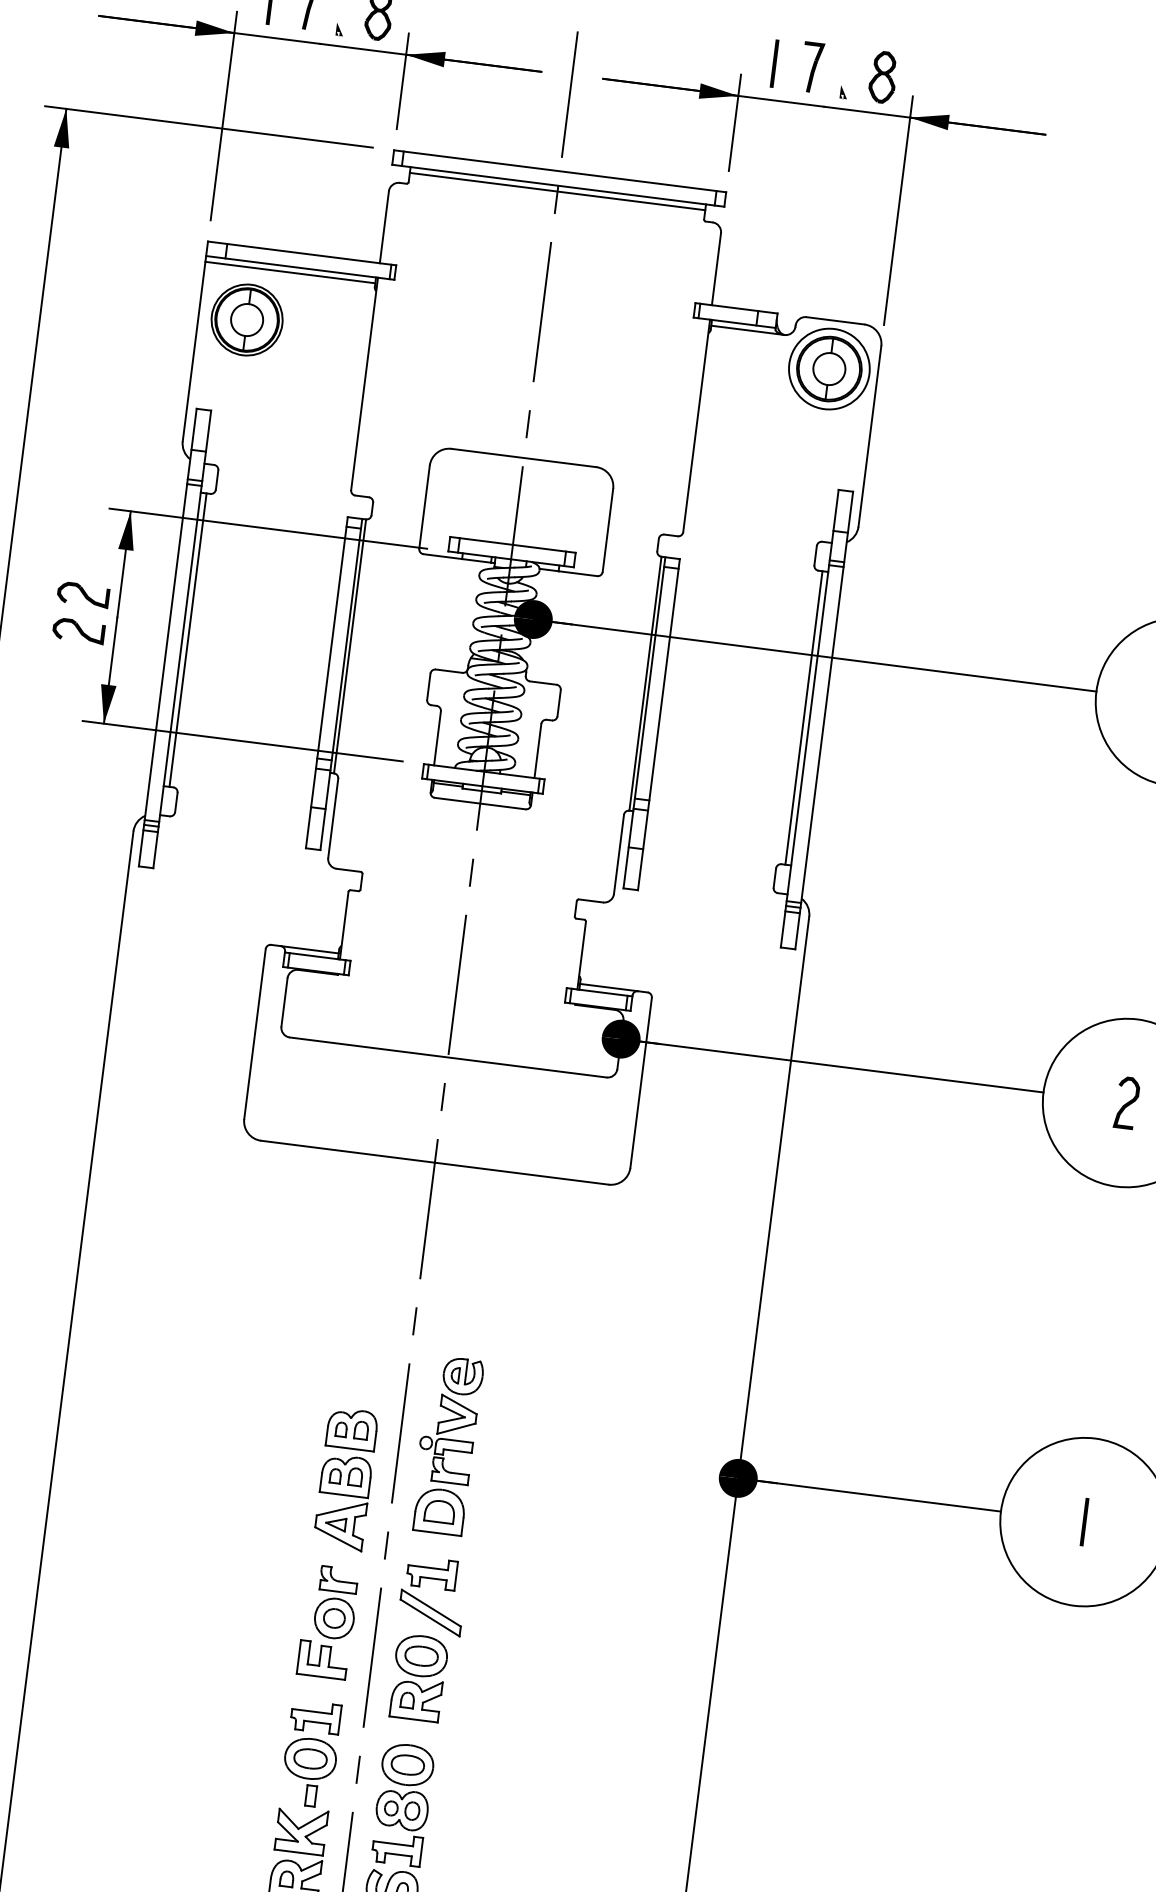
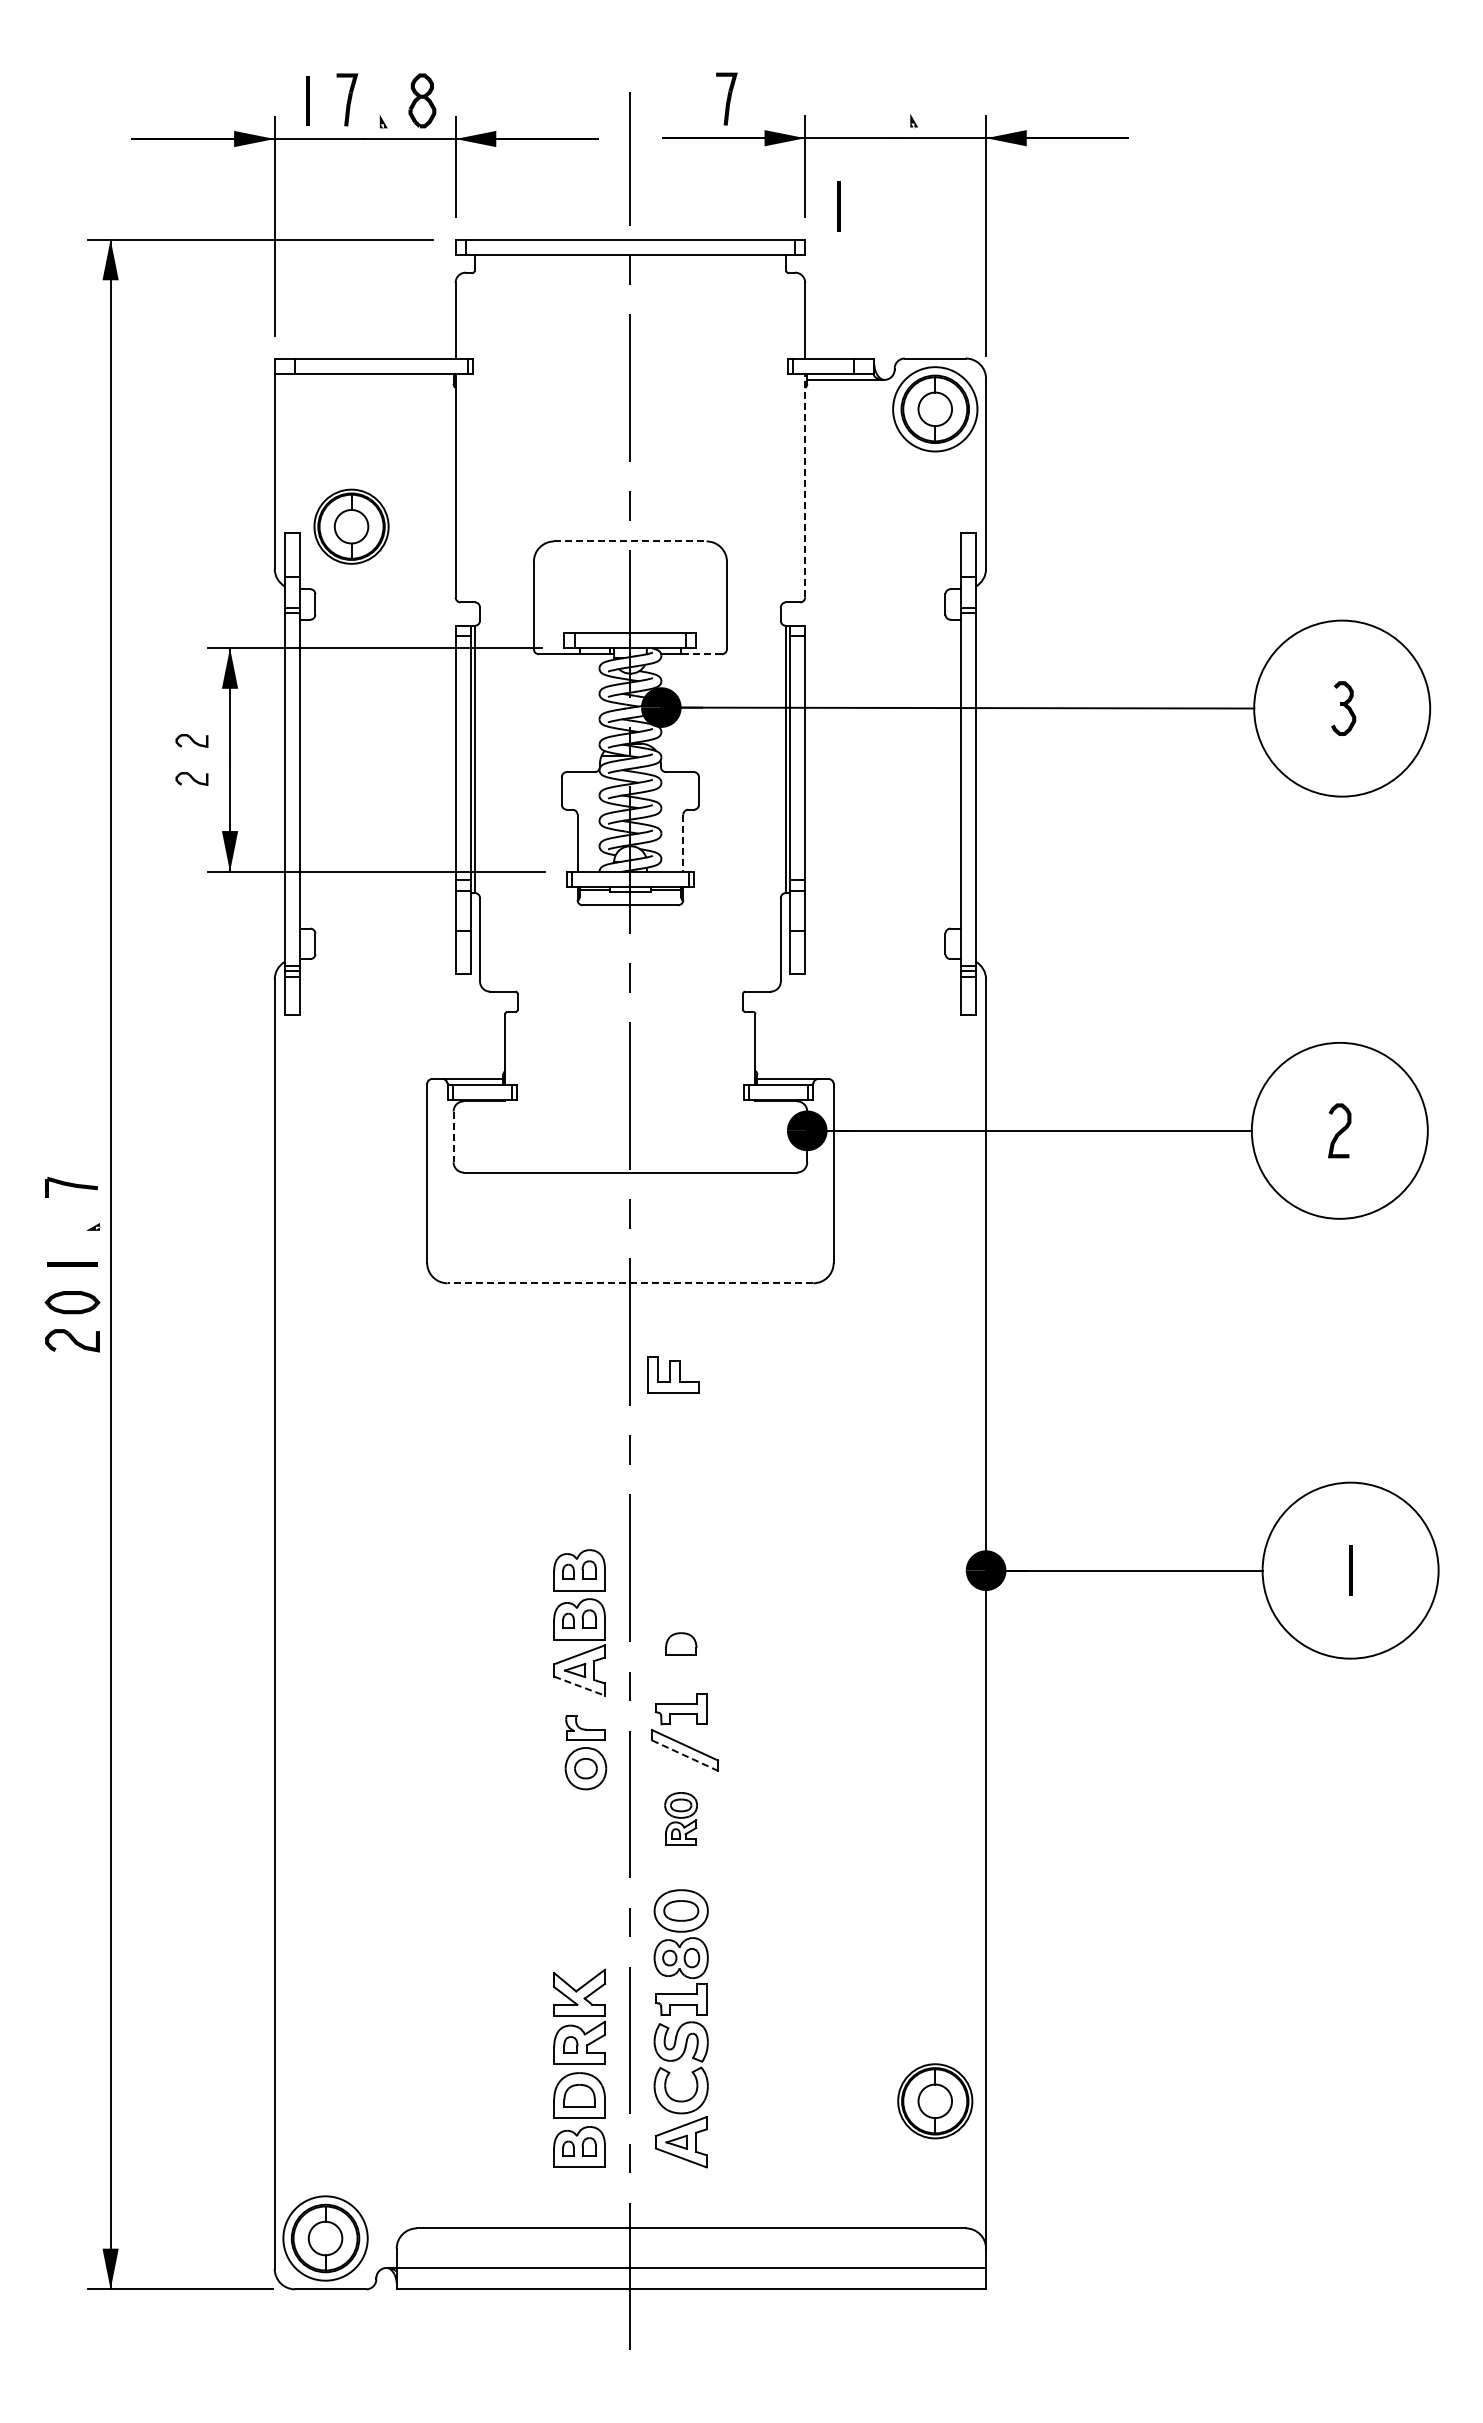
line: (774, 64) -> (838, 206), moved
part: (811, 66) -> (726, 98), moved
part: (882, 76) -> (952, 99), removed
line: (556, 191) -> (629, 260), removed
line: (289, 272) -> (363, 379), removed
part: (247, 319) -> (351, 526), moved
line: (696, 425) -> (805, 485), solid -> dashed
line: (523, 458) -> (630, 541), solid -> dashed
line: (577, 573) -> (701, 654), solid -> dashed
part: (83, 594) -> (191, 740), size x0.6
part: (78, 630) -> (191, 778), size x0.6
line: (188, 639) -> (306, 773), removed
line: (803, 717) -> (954, 773), removed
line: (538, 751) -> (683, 843), solid -> dashed
line: (284, 1002) -> (453, 1137), solid -> dashed
line: (434, 1162) -> (630, 1283), solid -> dashed
part: (446, 1445) -> (679, 1574), removed
line: (339, 1539) -> (580, 1686), solid -> dashed
line: (430, 1617) -> (685, 1755), solid -> dashed
part: (323, 1659) -> (673, 1374), moved
part: (418, 1677) -> (680, 1818), size x0.6
part: (311, 1753) -> (579, 1911), removed

